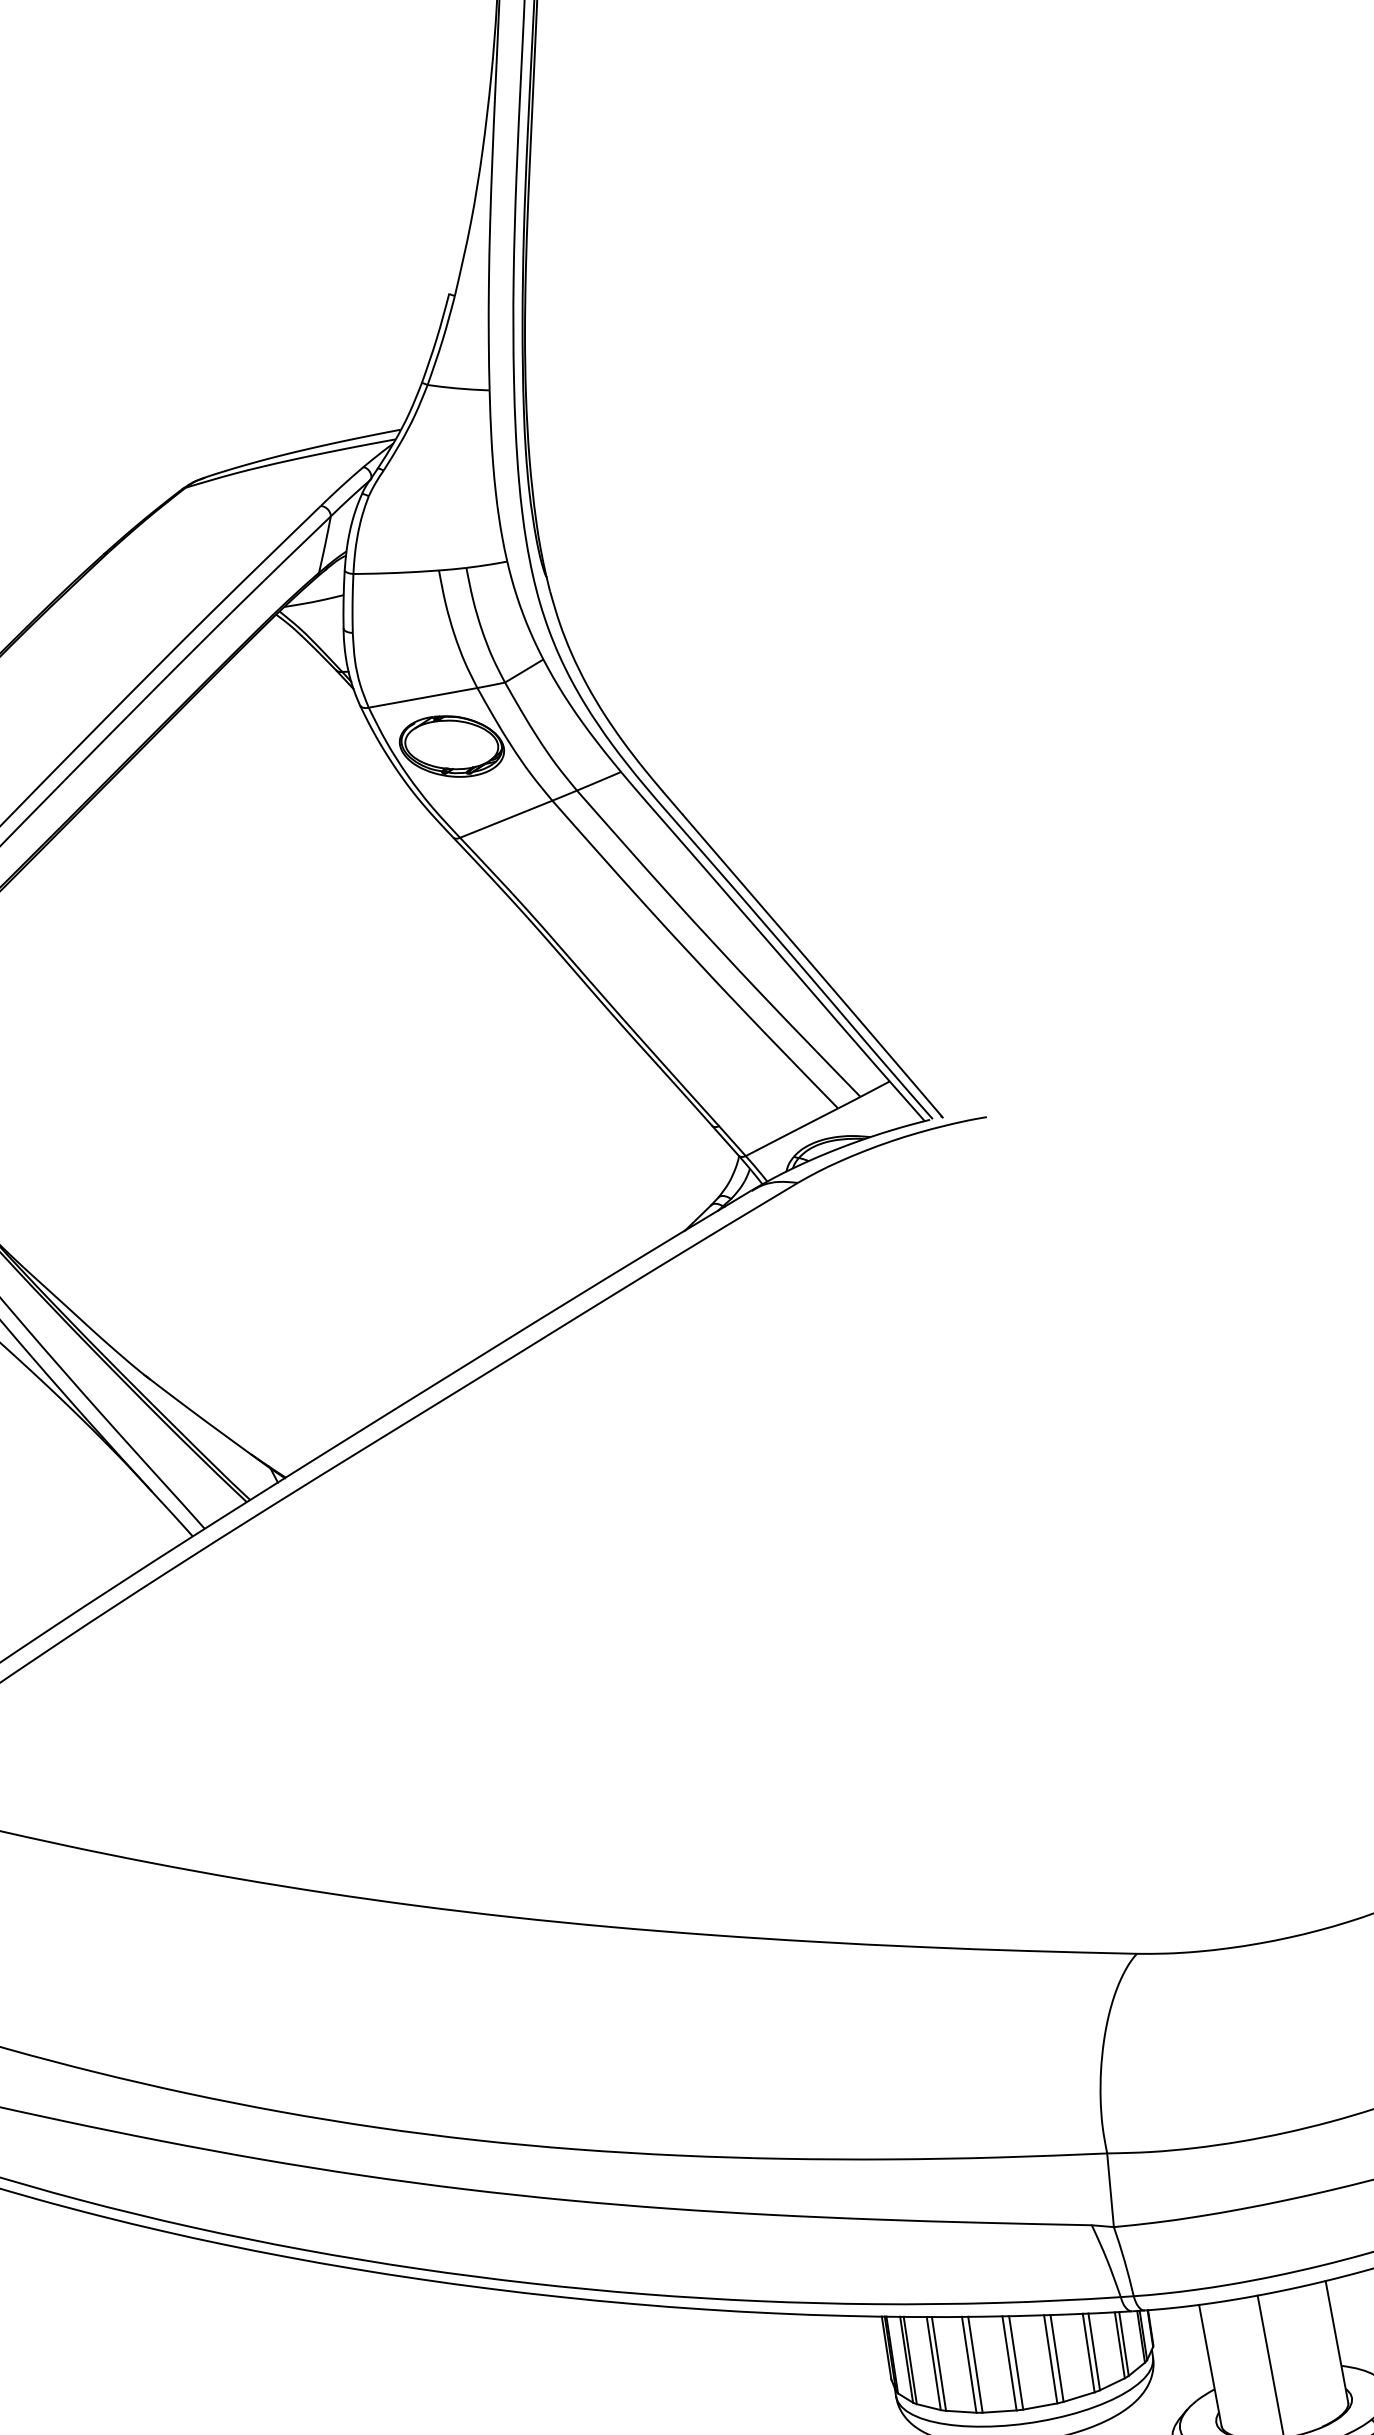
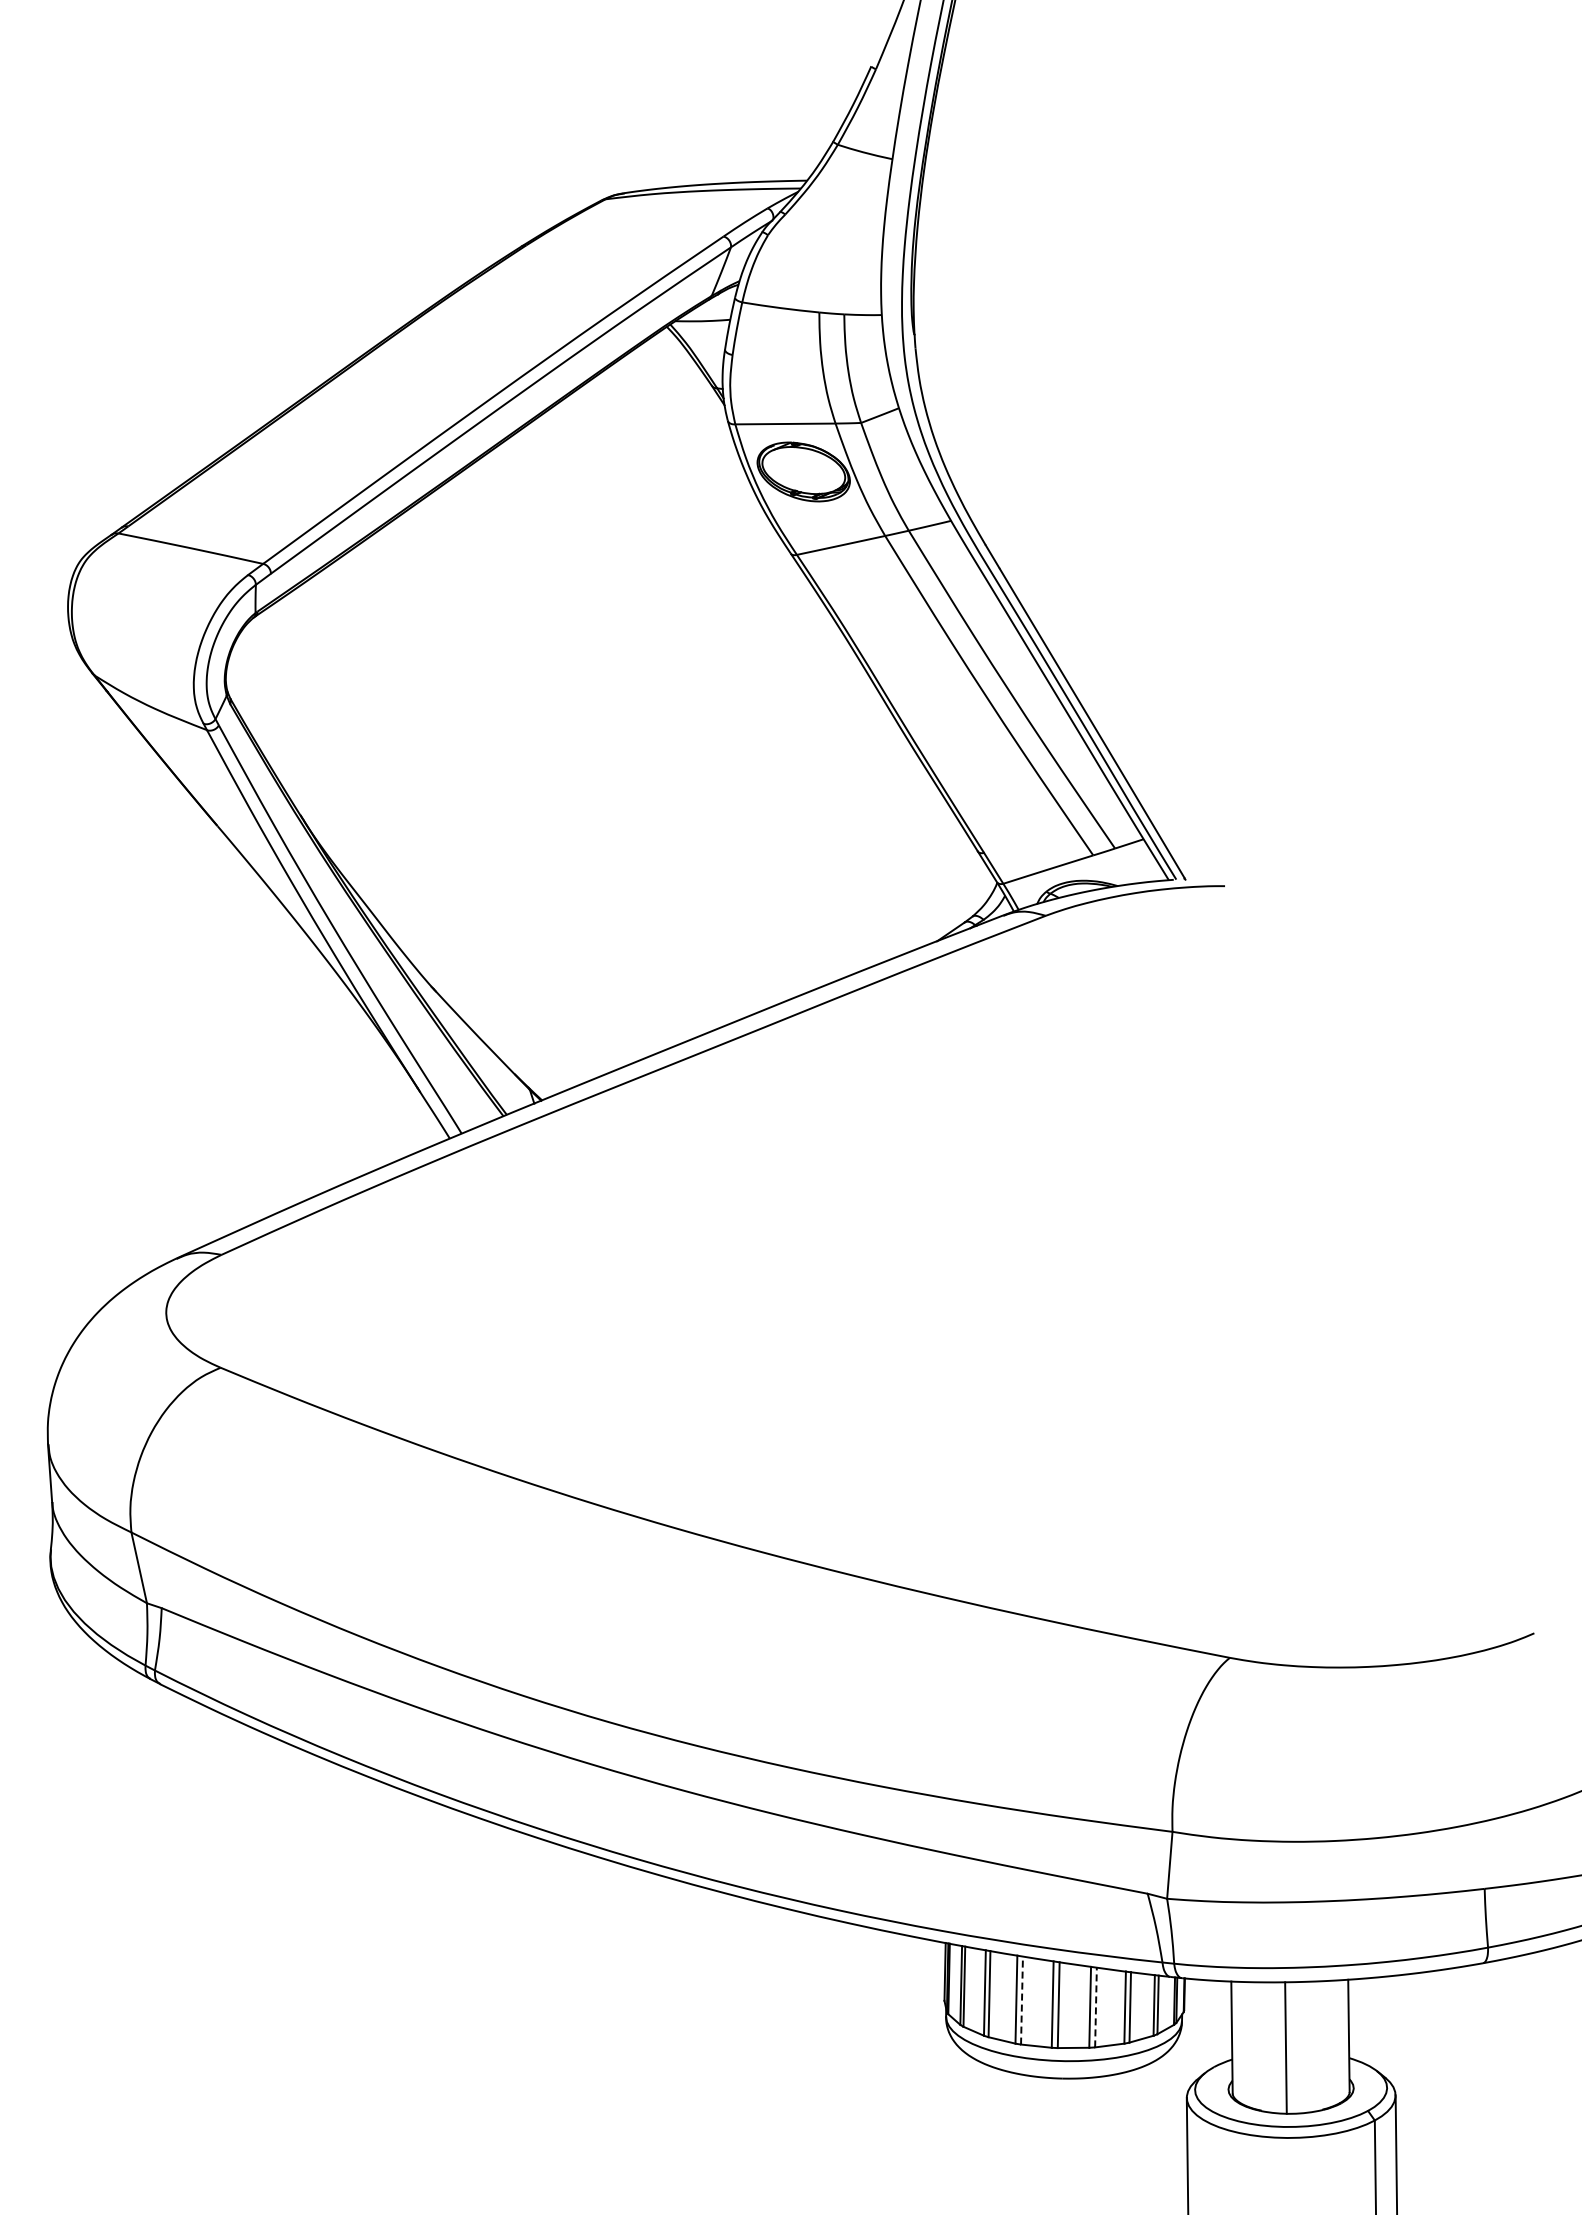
line: (1056, 2358) -> (1095, 2007), solid -> dashed
line: (975, 2364) -> (1022, 2000), solid -> dashed

